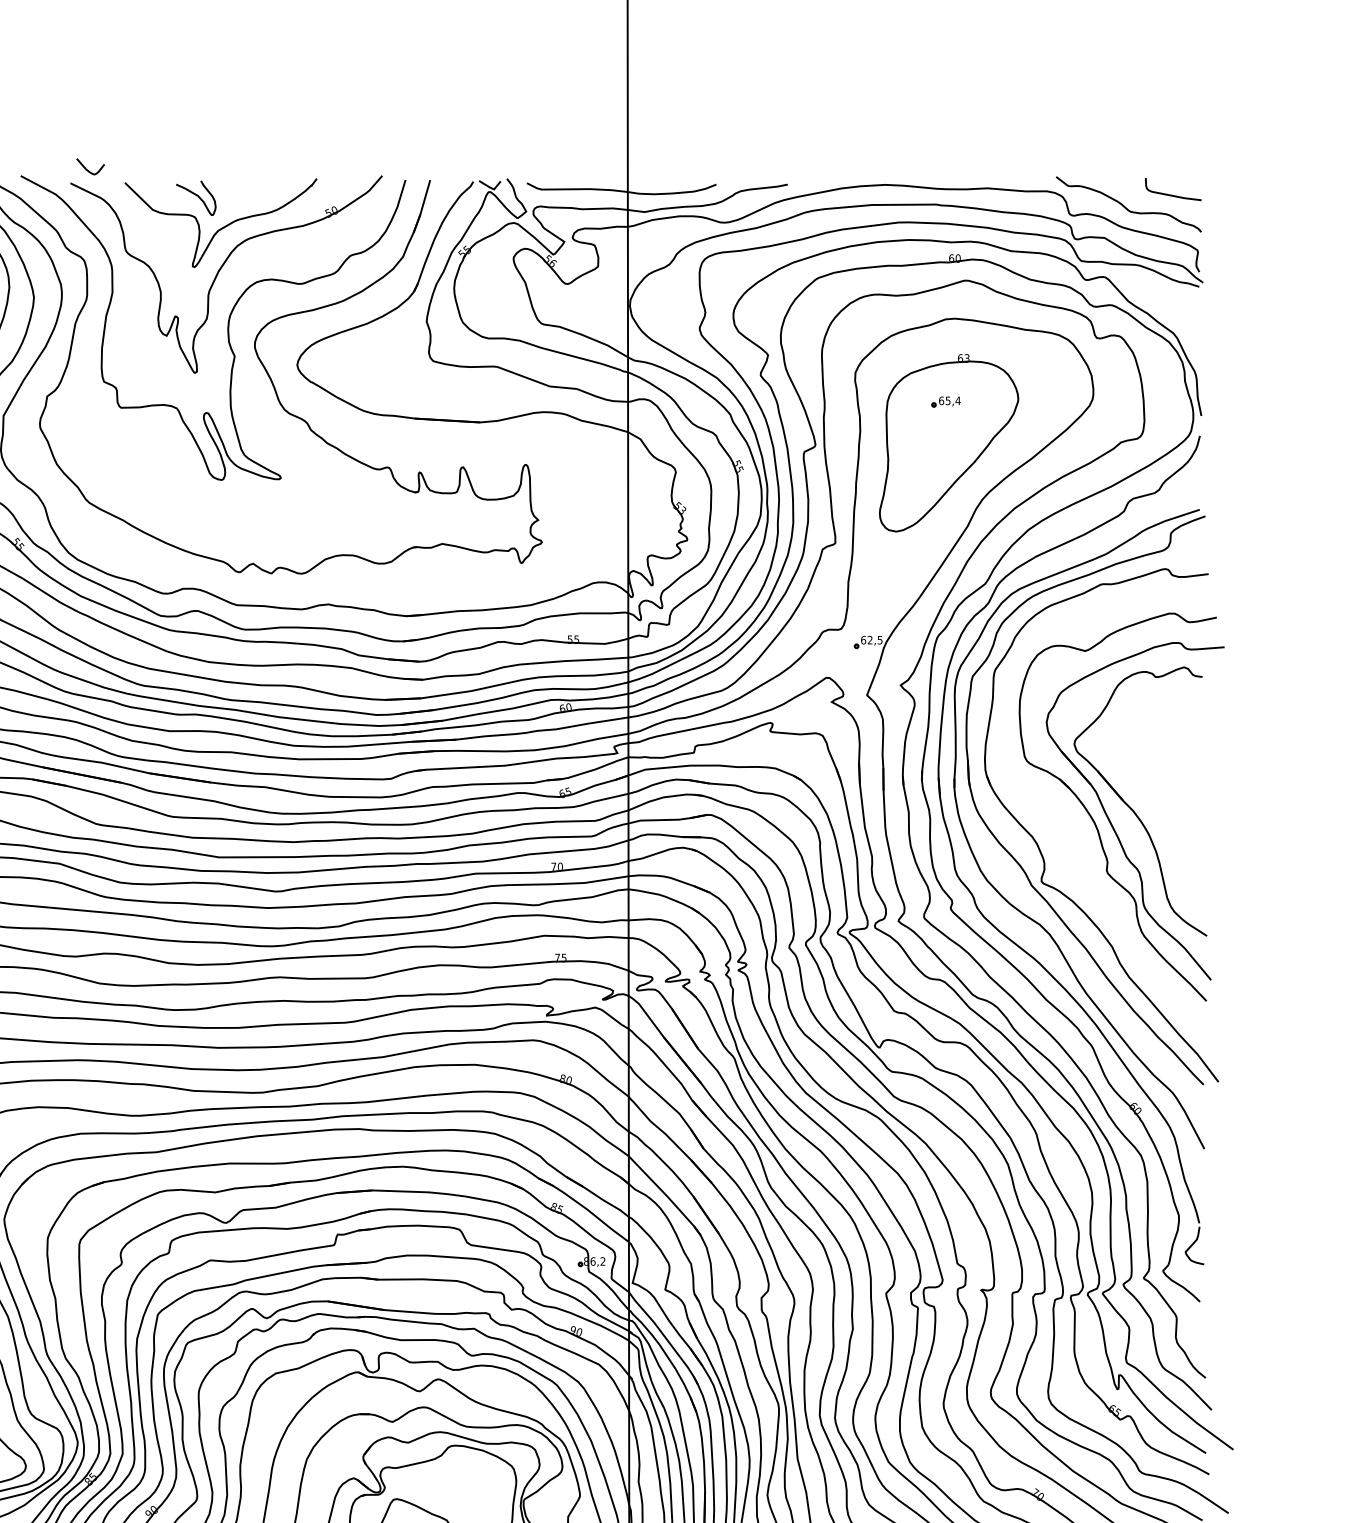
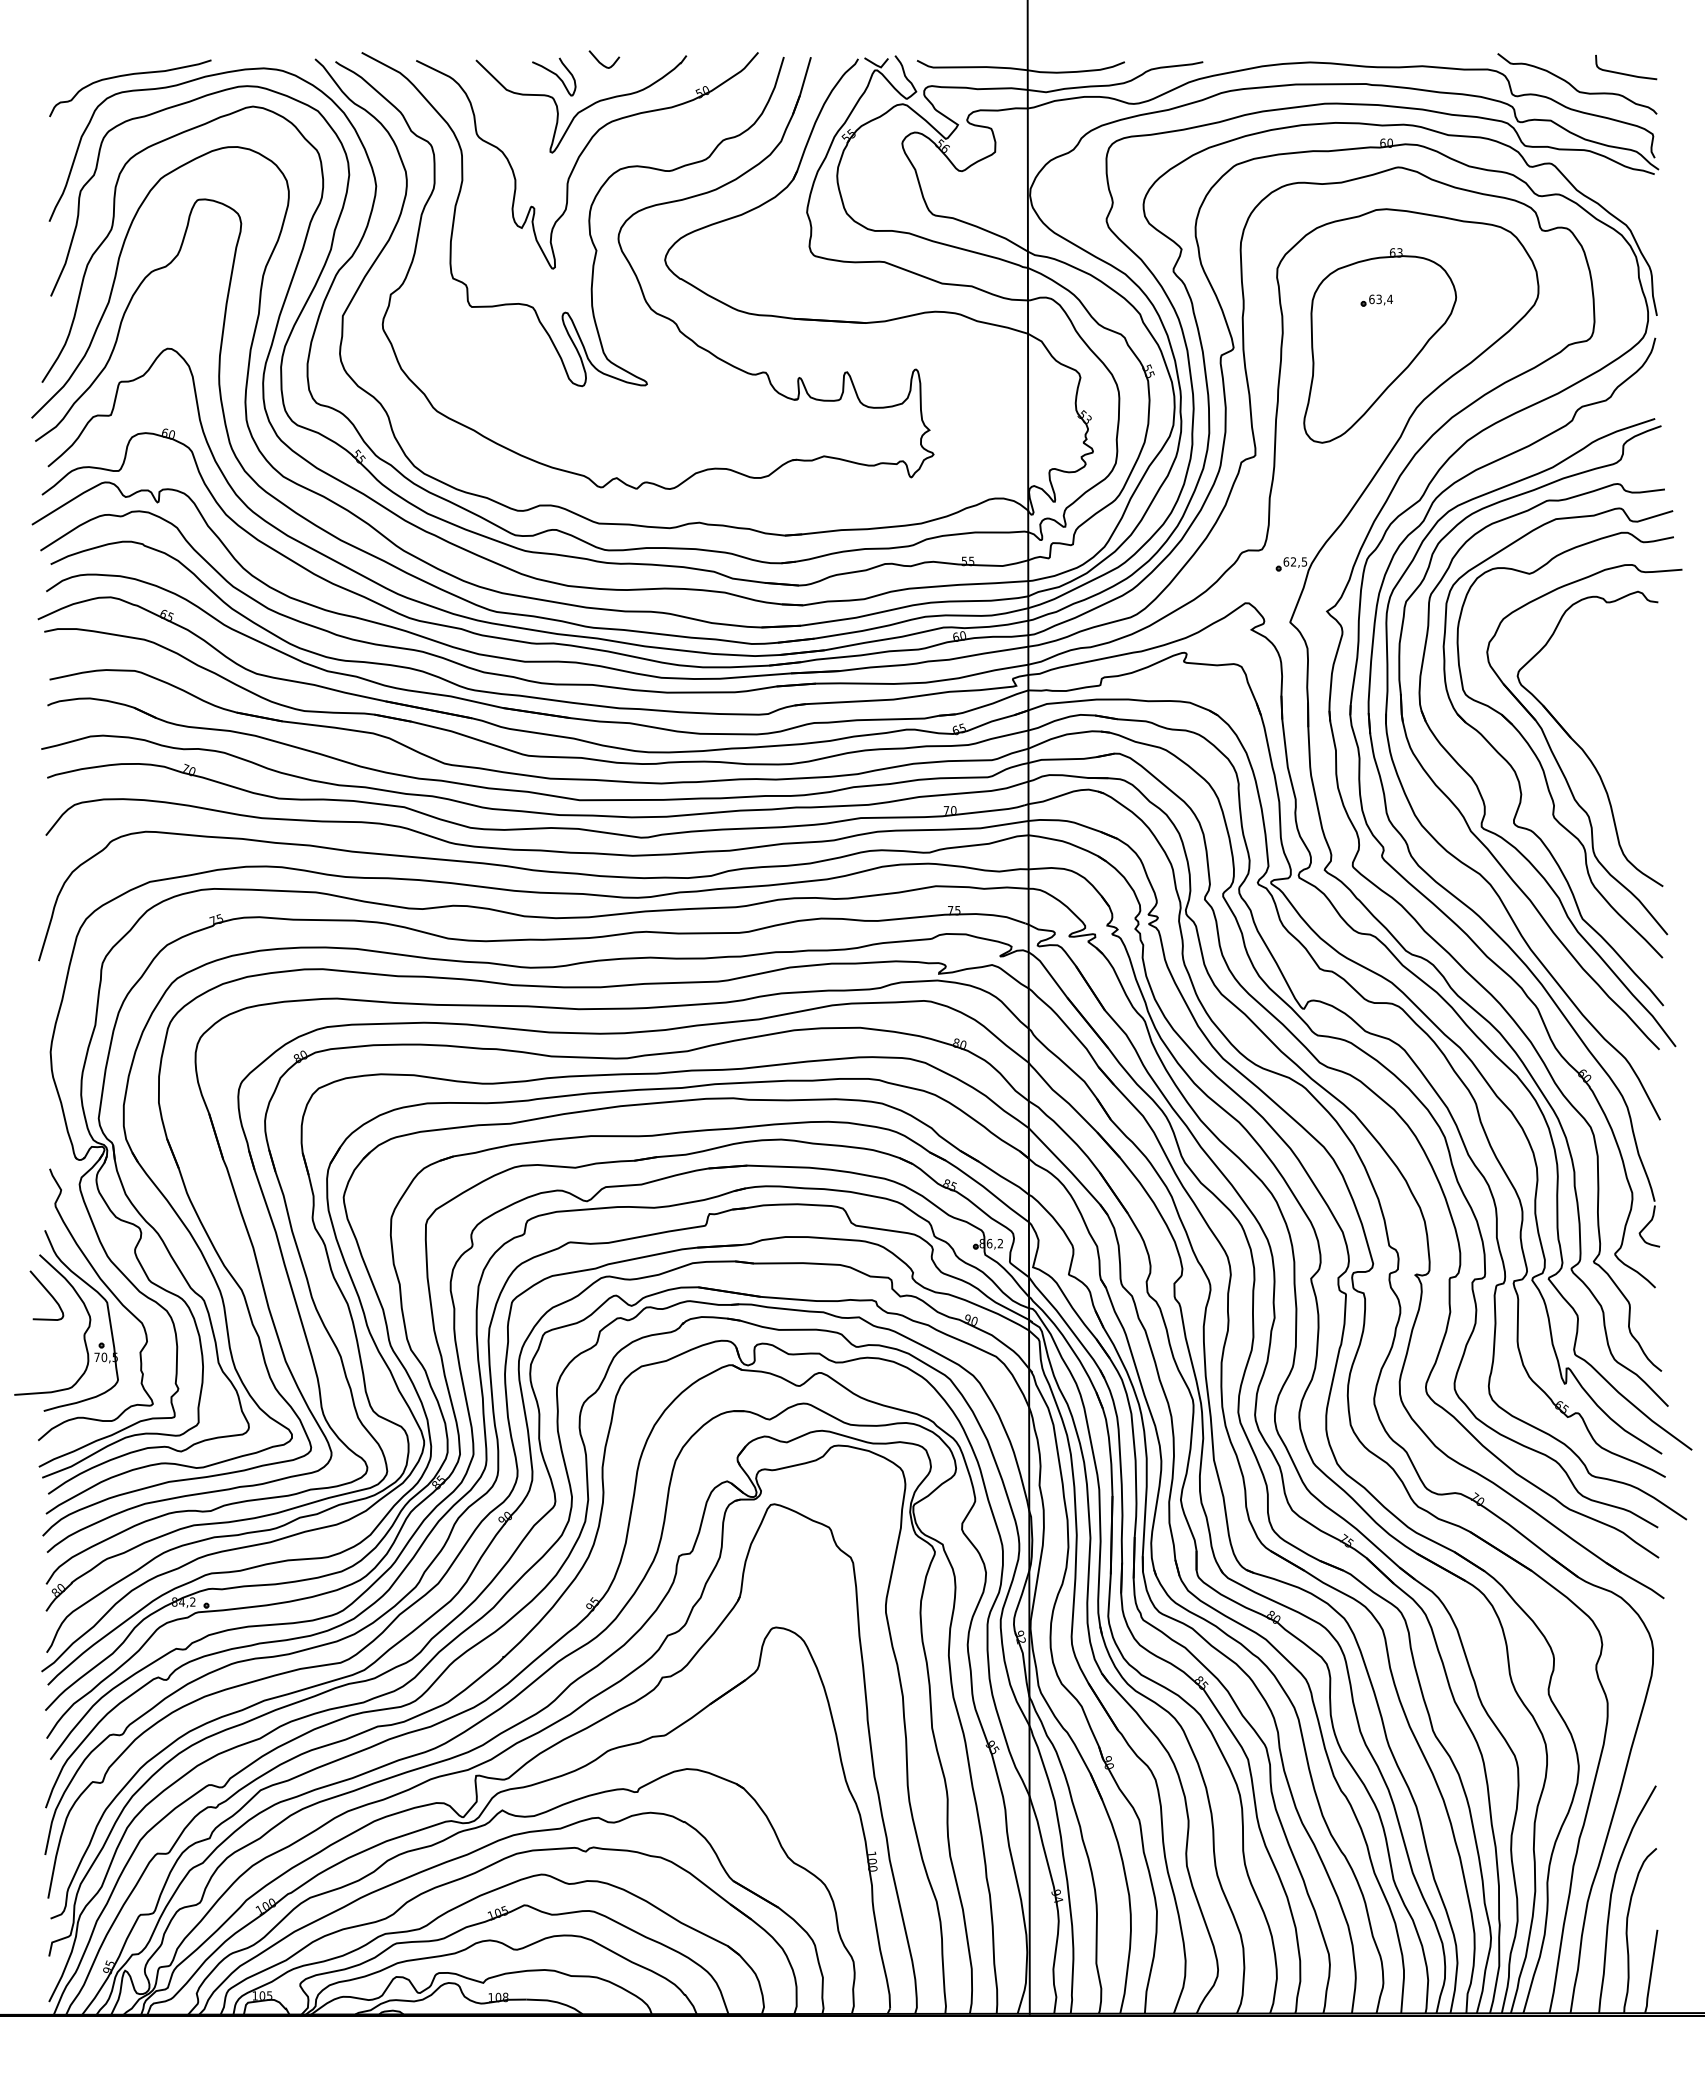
curve: (88, 169) -> (601, 62), moved
text: (947, 400) -> (1378, 298), 65,4 -> 63,4
part: (1073, 832) -> (1516, 772), added

